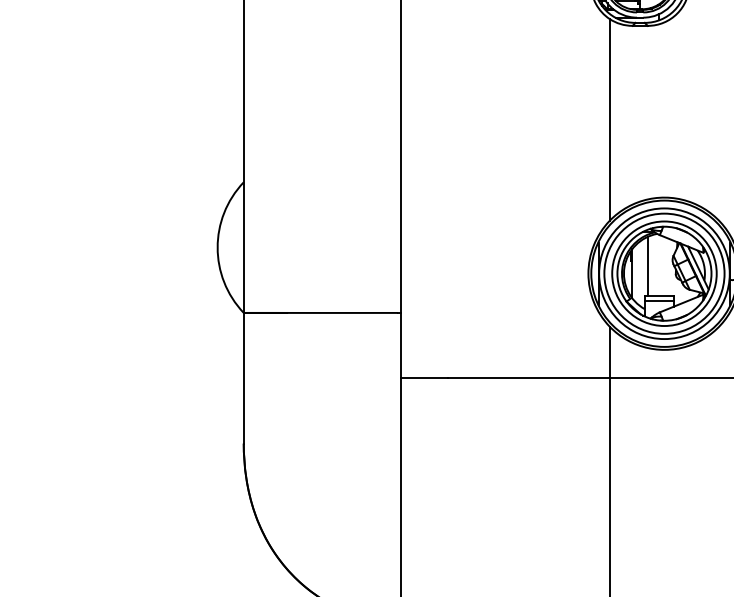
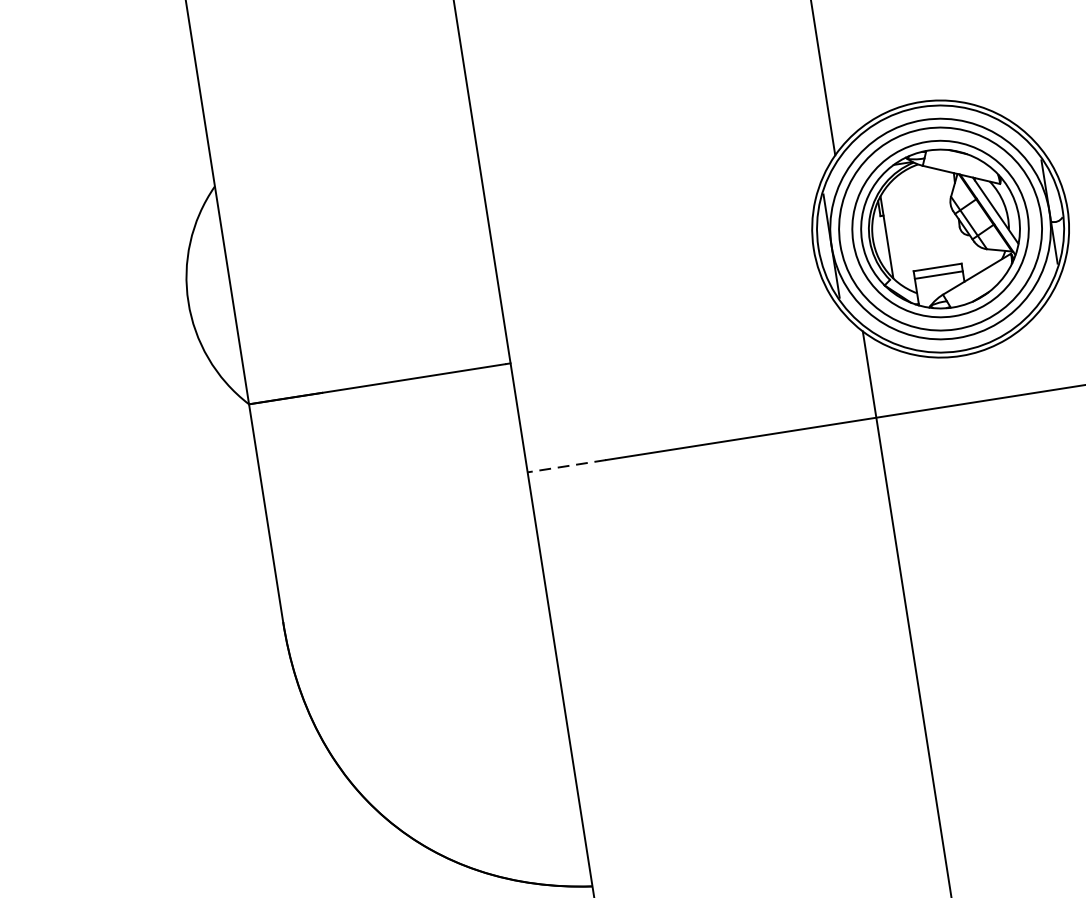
line: (648, 265) -> (911, 219), removed
line: (424, 378) -> (567, 466), solid -> dashed

